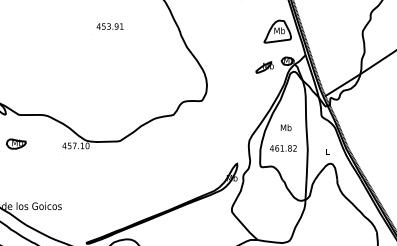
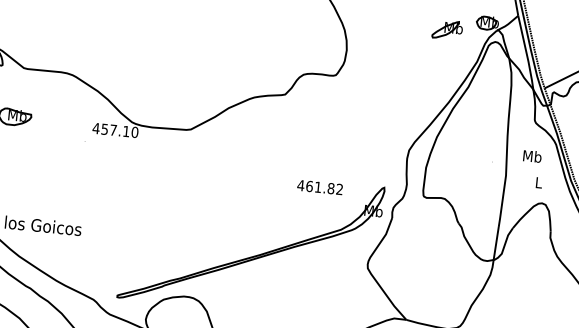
text: (285, 127) -> (531, 155), moved
text: (283, 148) -> (320, 187), moved

